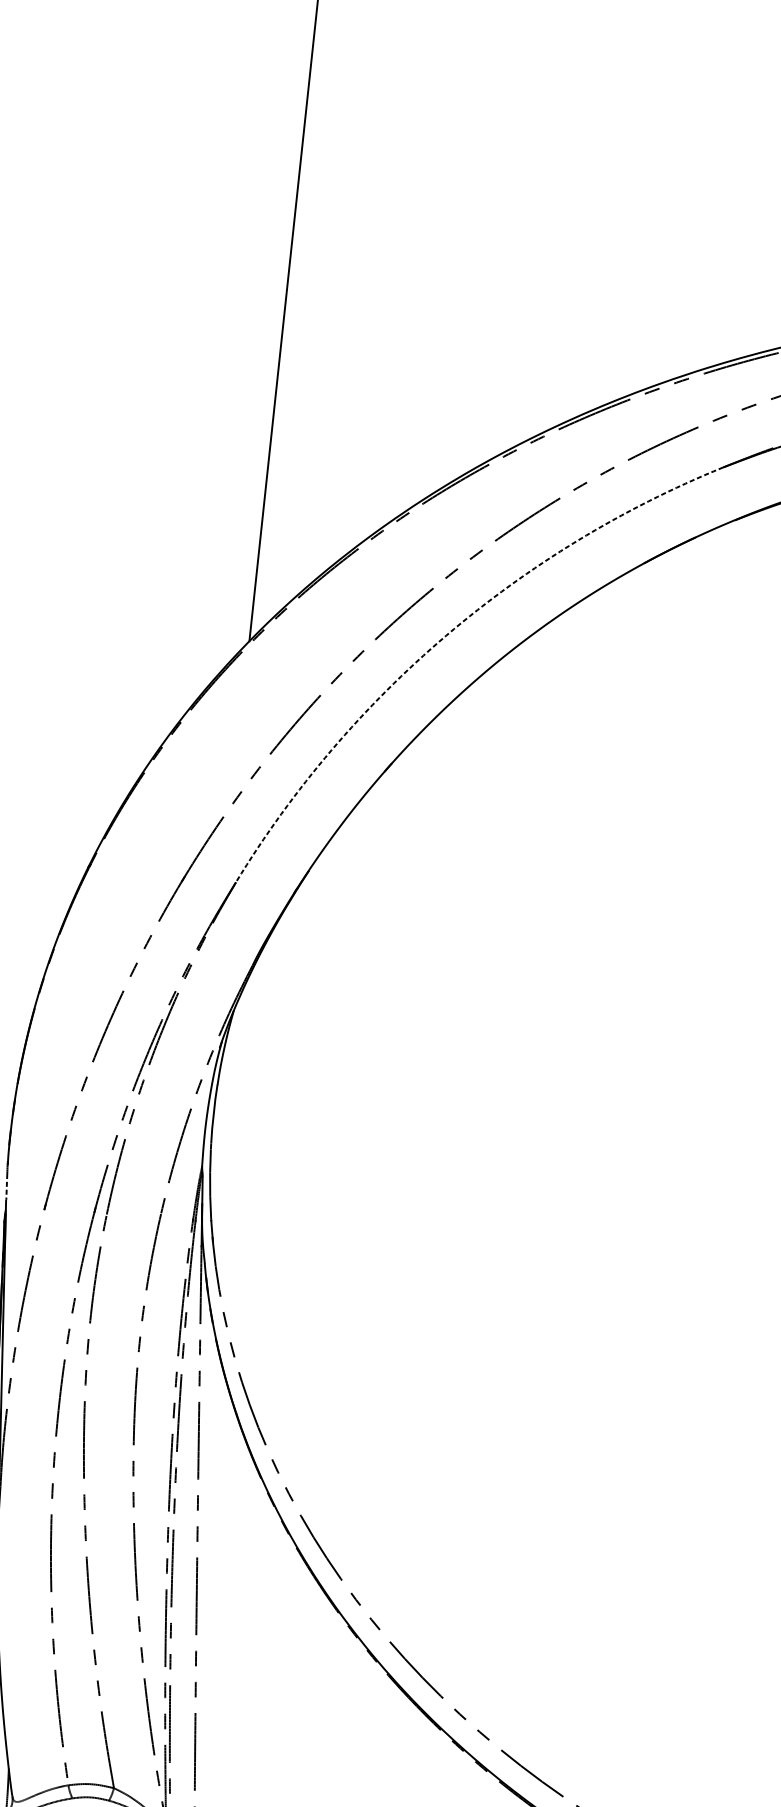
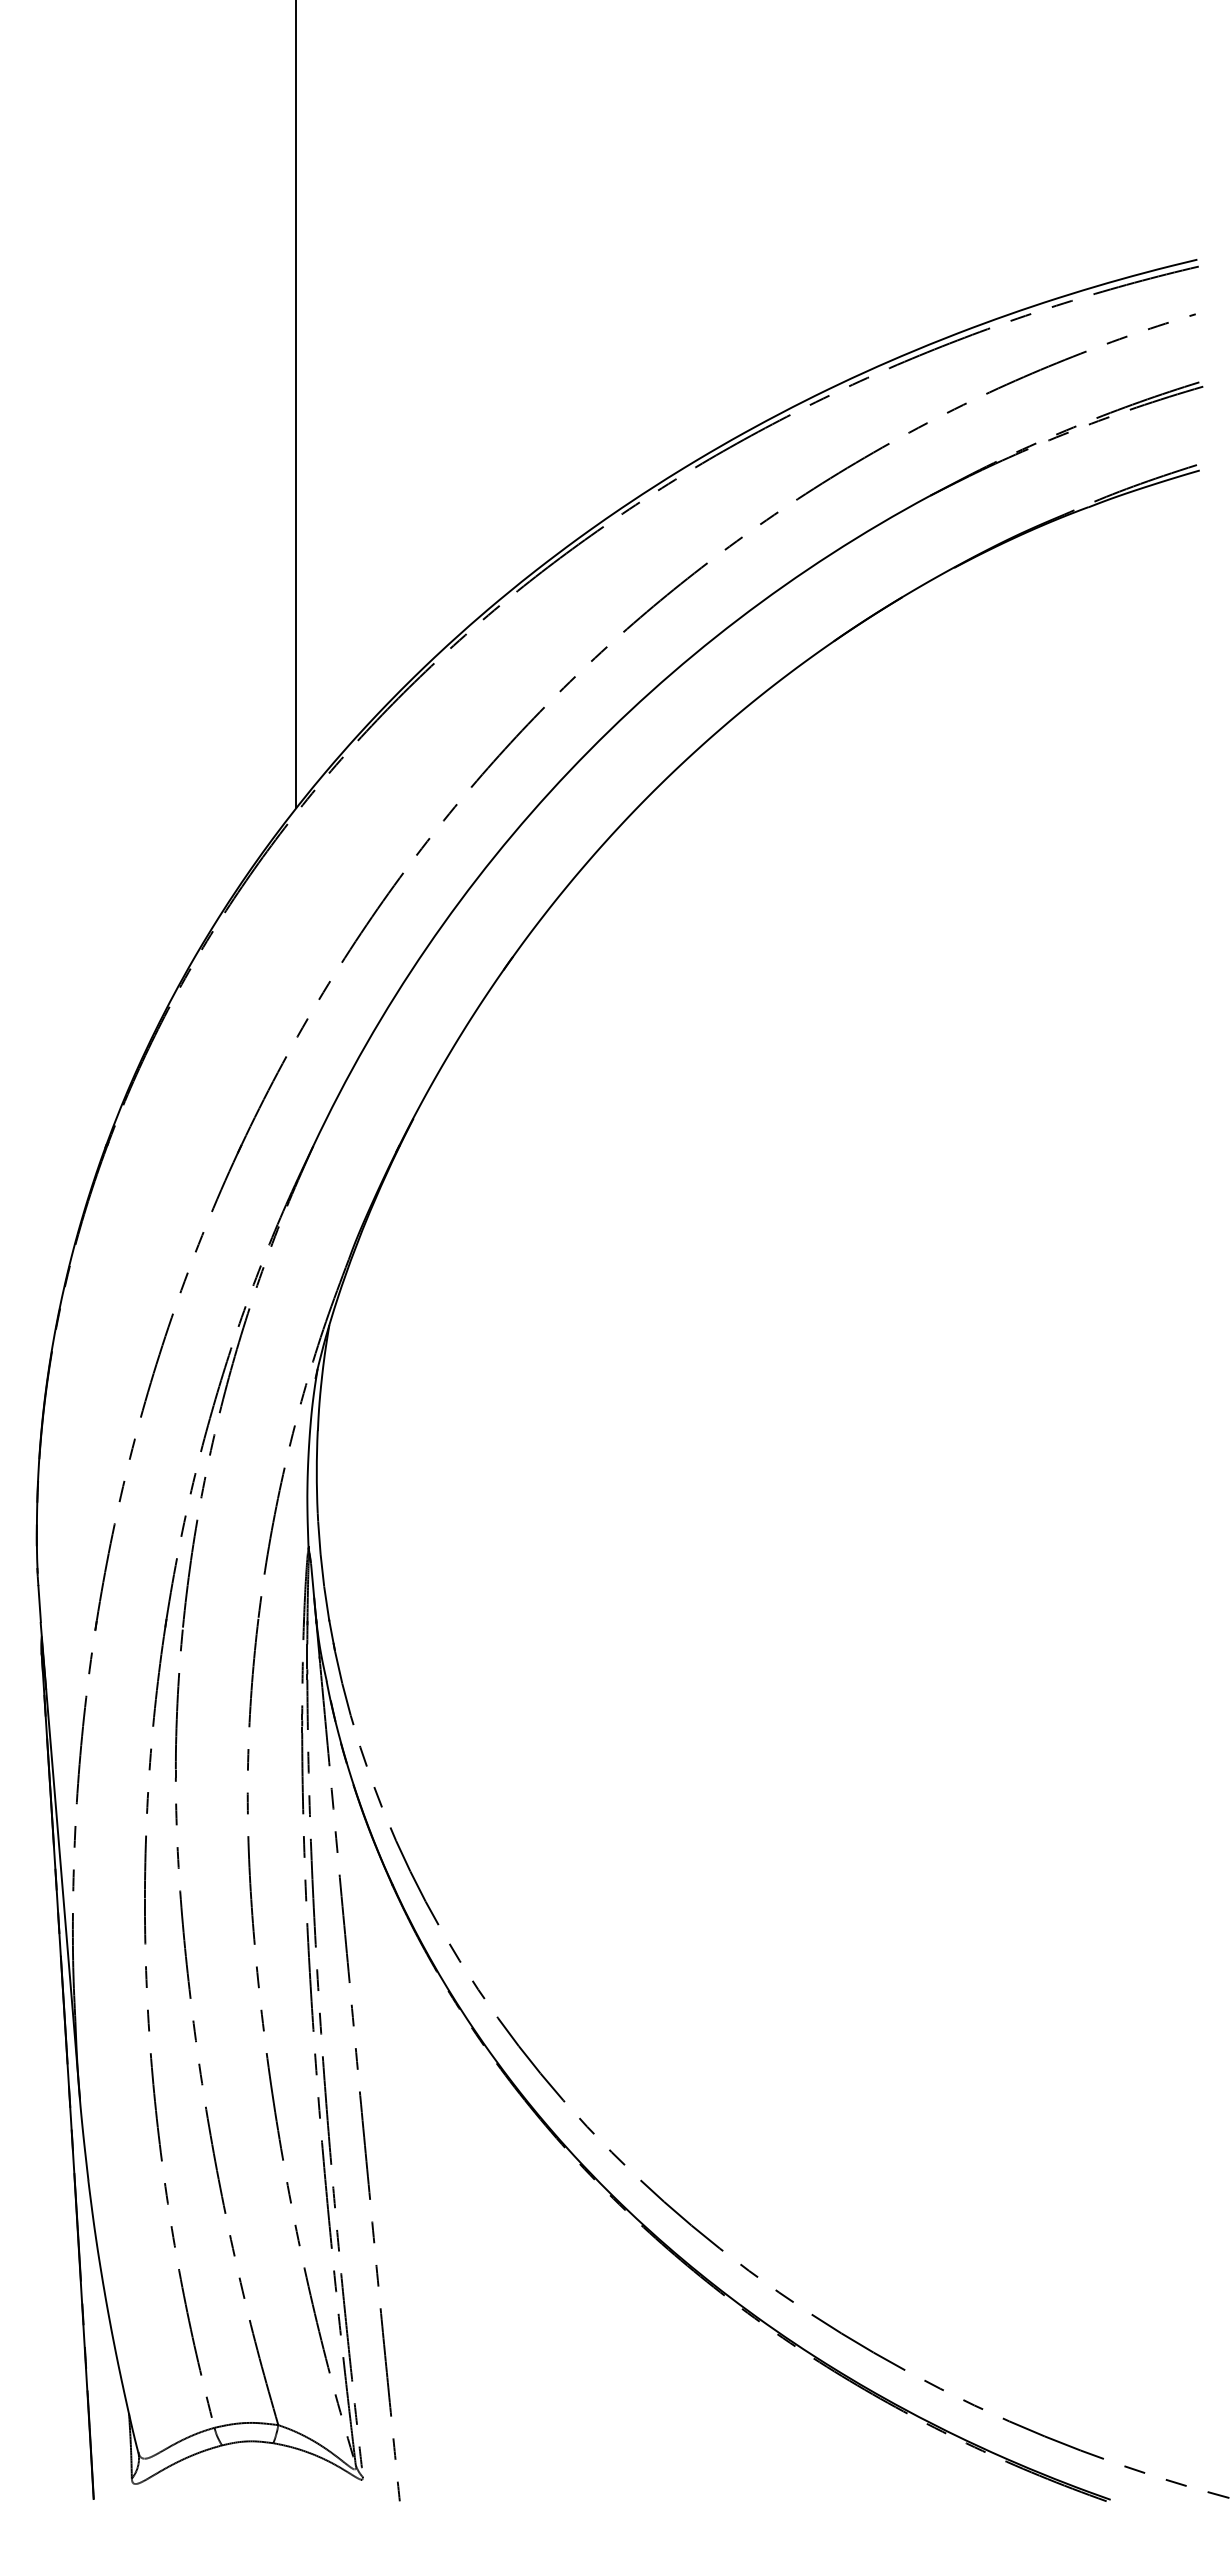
arc: (446, 635) -> (569, 771), dashed -> solid
line: (6, 1187) -> (39, 1604), dashed -> solid

